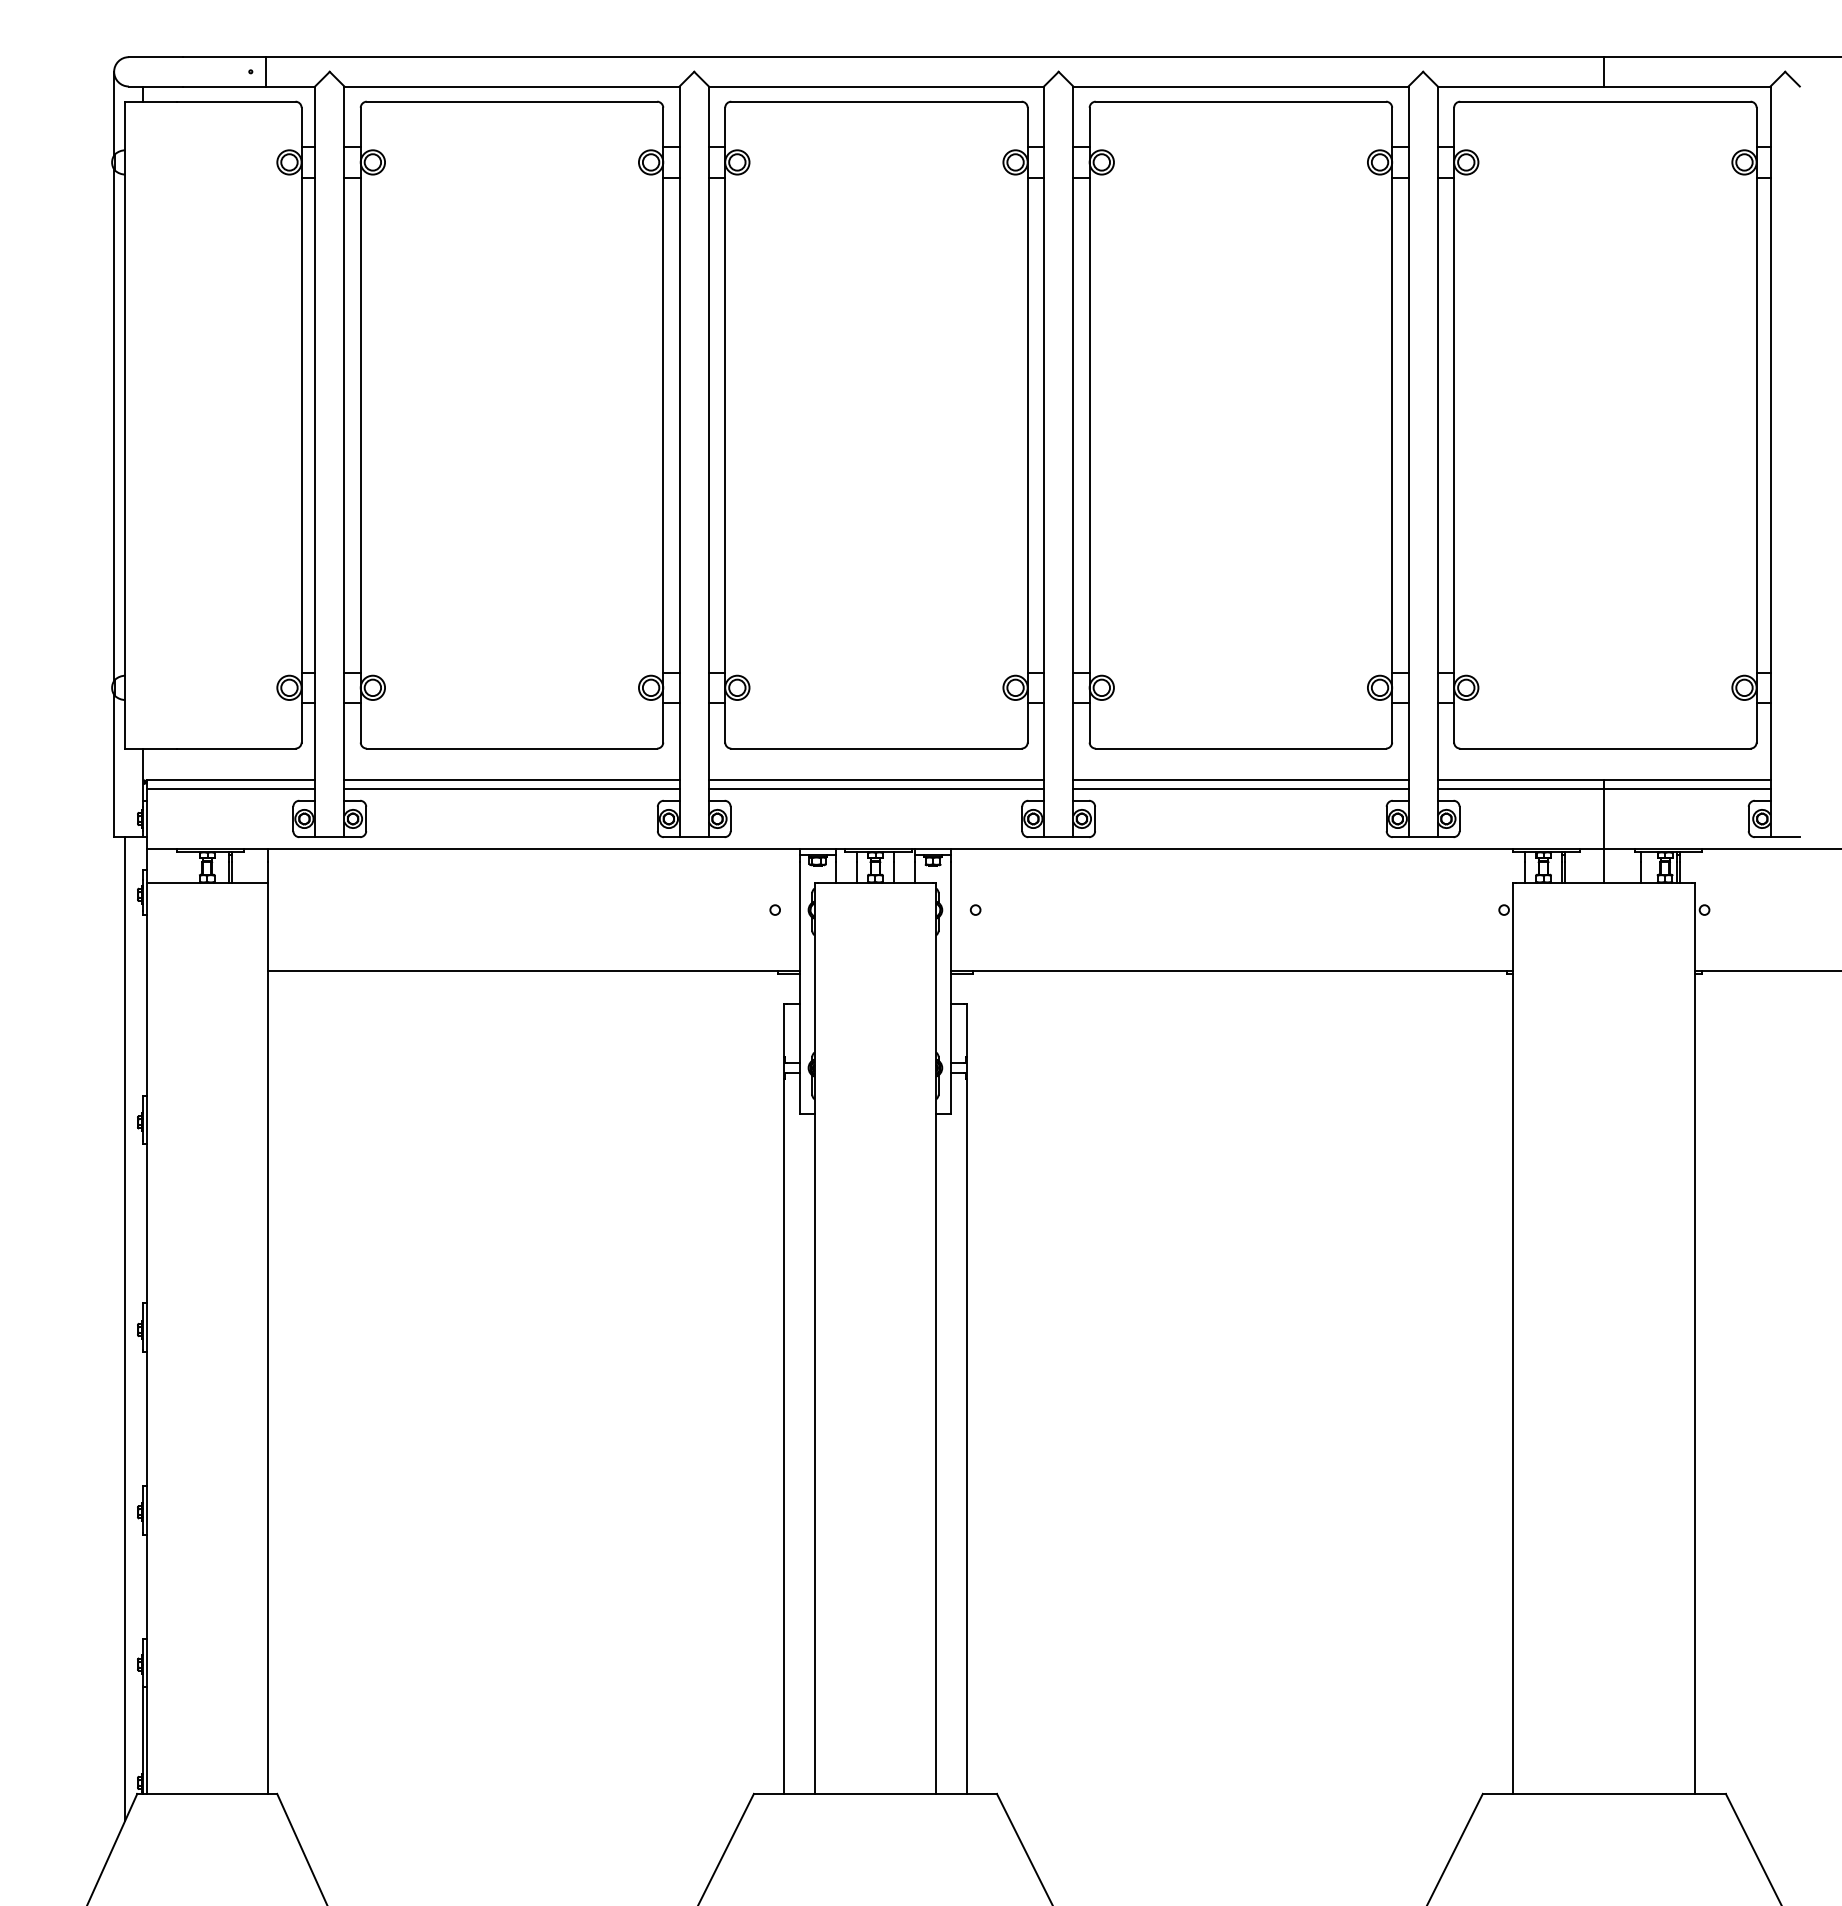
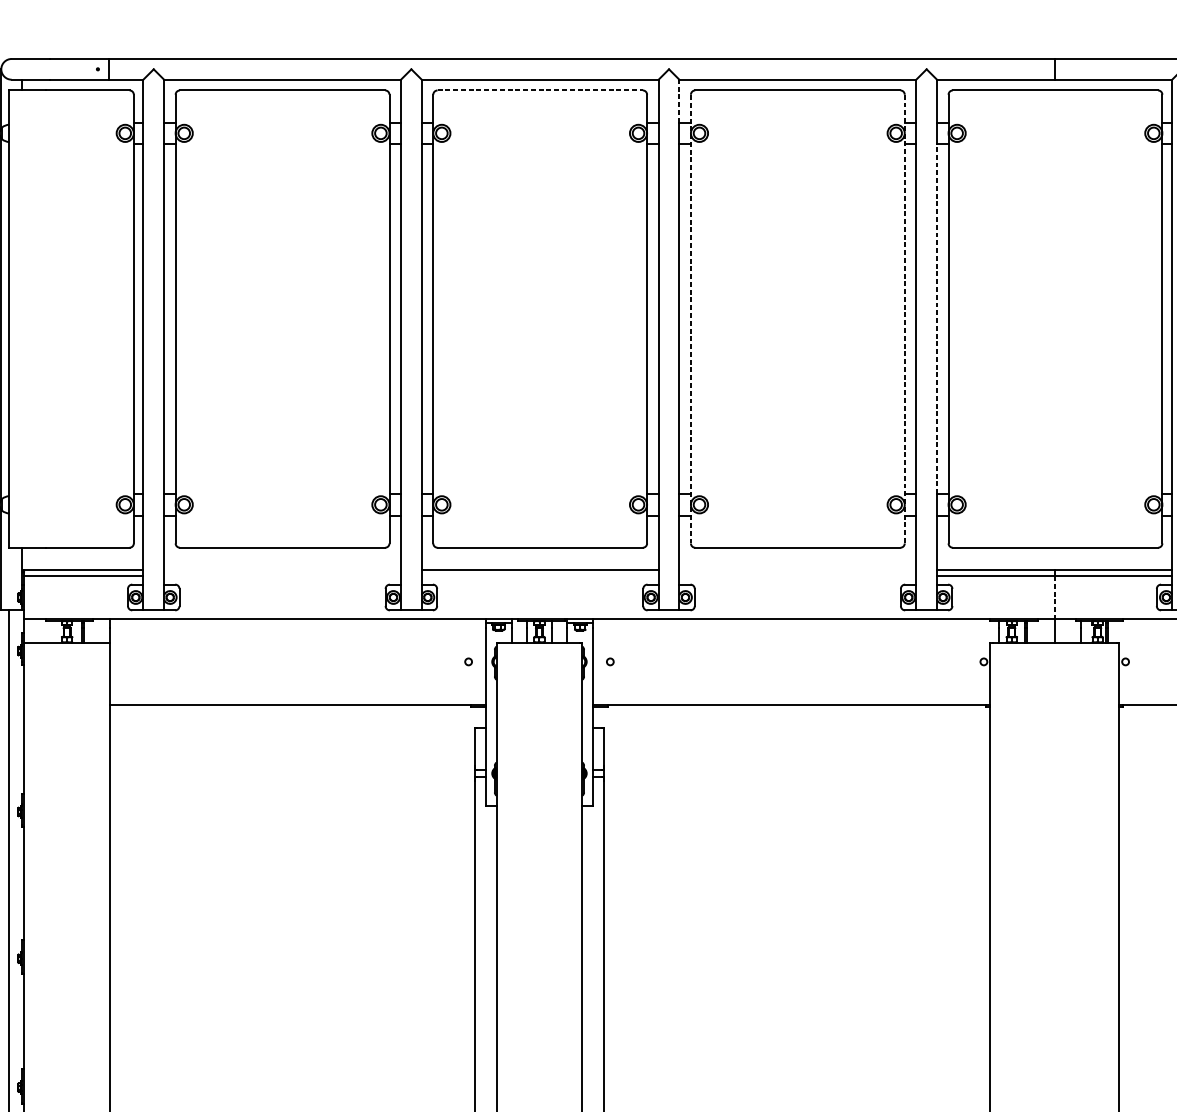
line: (876, 101) -> (540, 90), solid -> dashed
line: (1073, 116) -> (679, 100), solid -> dashed
line: (1089, 424) -> (690, 318), solid -> dashed
line: (1392, 425) -> (904, 319), solid -> dashed
line: (1437, 425) -> (936, 319), solid -> dashed
line: (511, 779) -> (282, 569), removed
line: (1240, 779) -> (797, 569), removed
line: (511, 788) -> (282, 575), removed
line: (876, 788) -> (540, 575), removed
line: (1240, 788) -> (797, 575), removed
line: (1604, 819) -> (1054, 597), solid -> dashed

